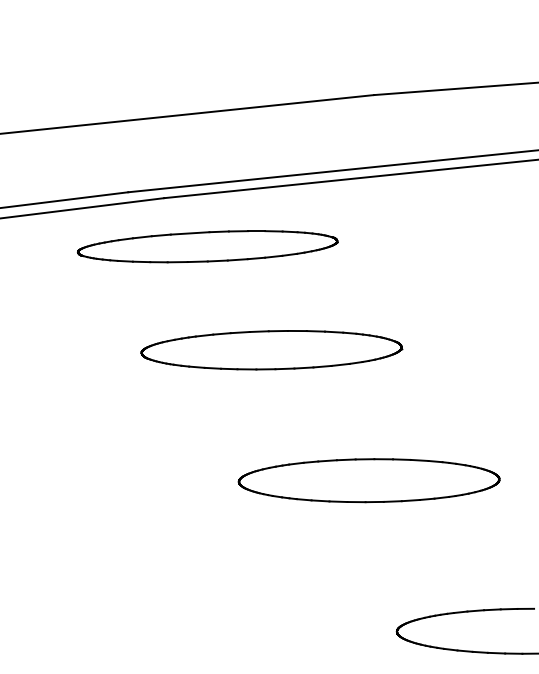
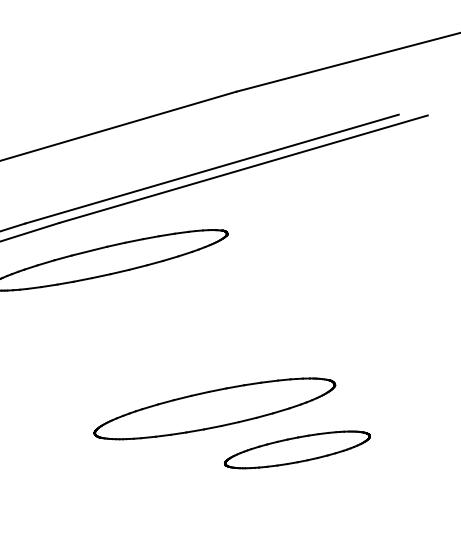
part: (271, 350) -> (214, 409), moved
part: (368, 480) -> (296, 449), size x0.6

